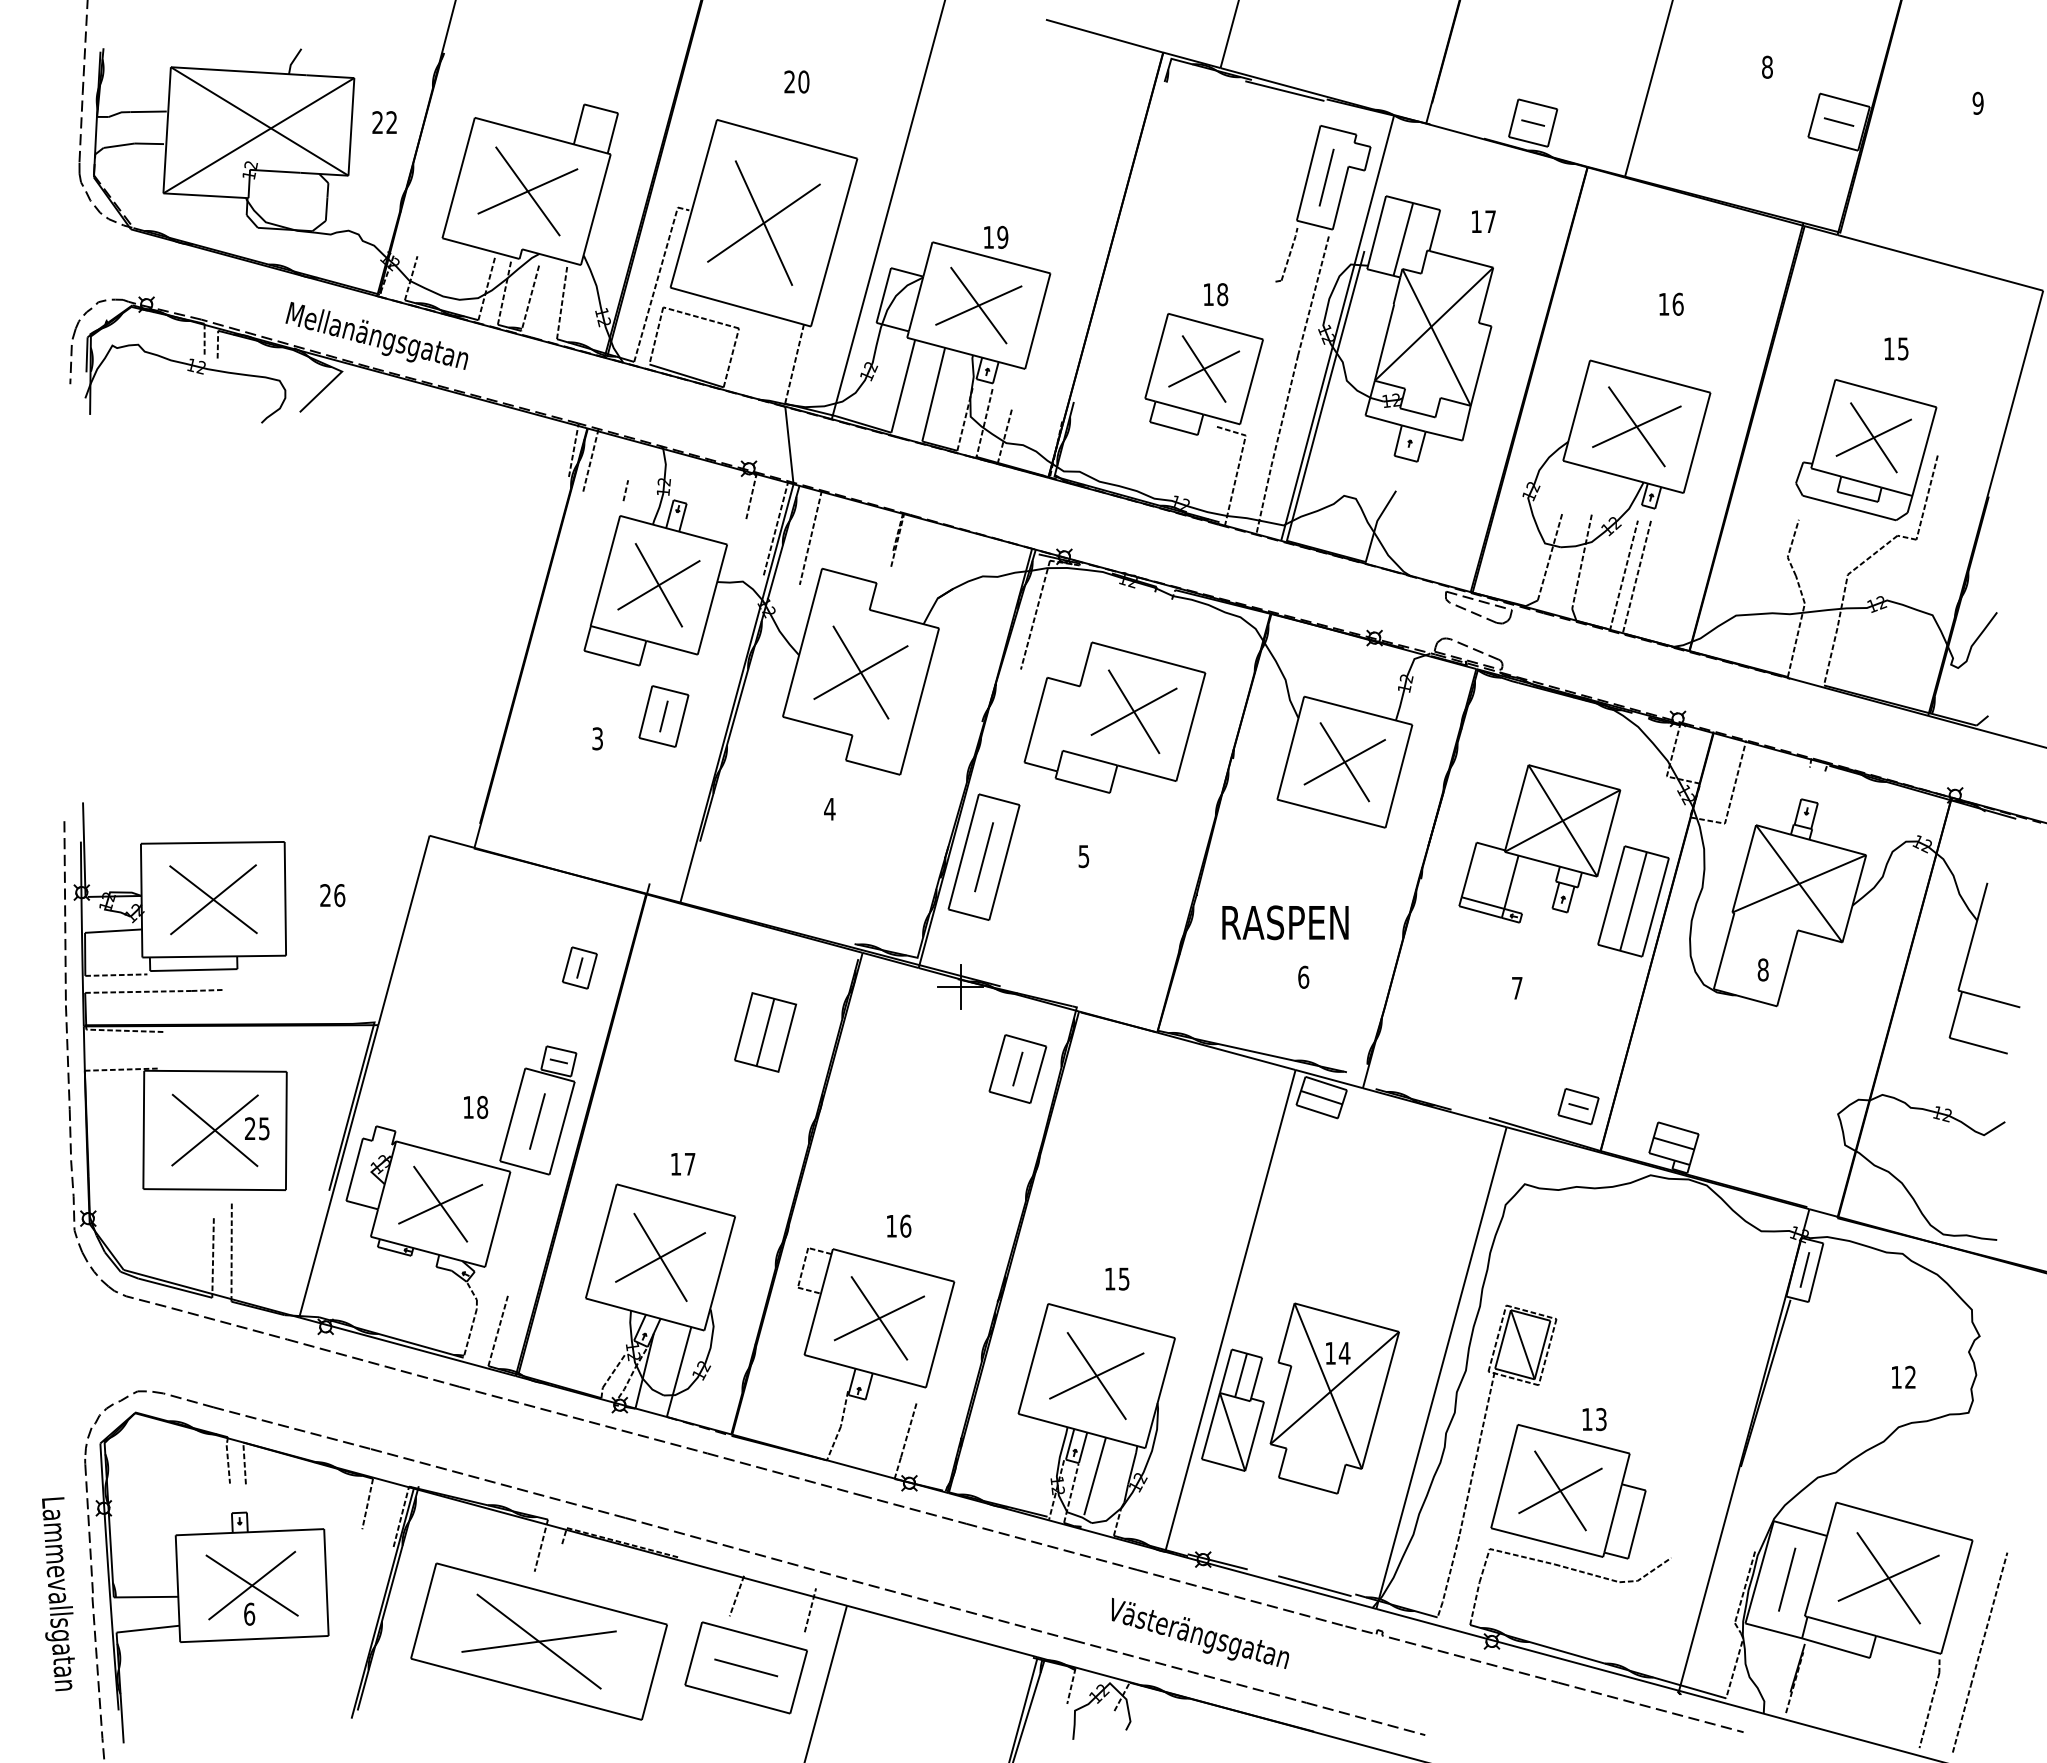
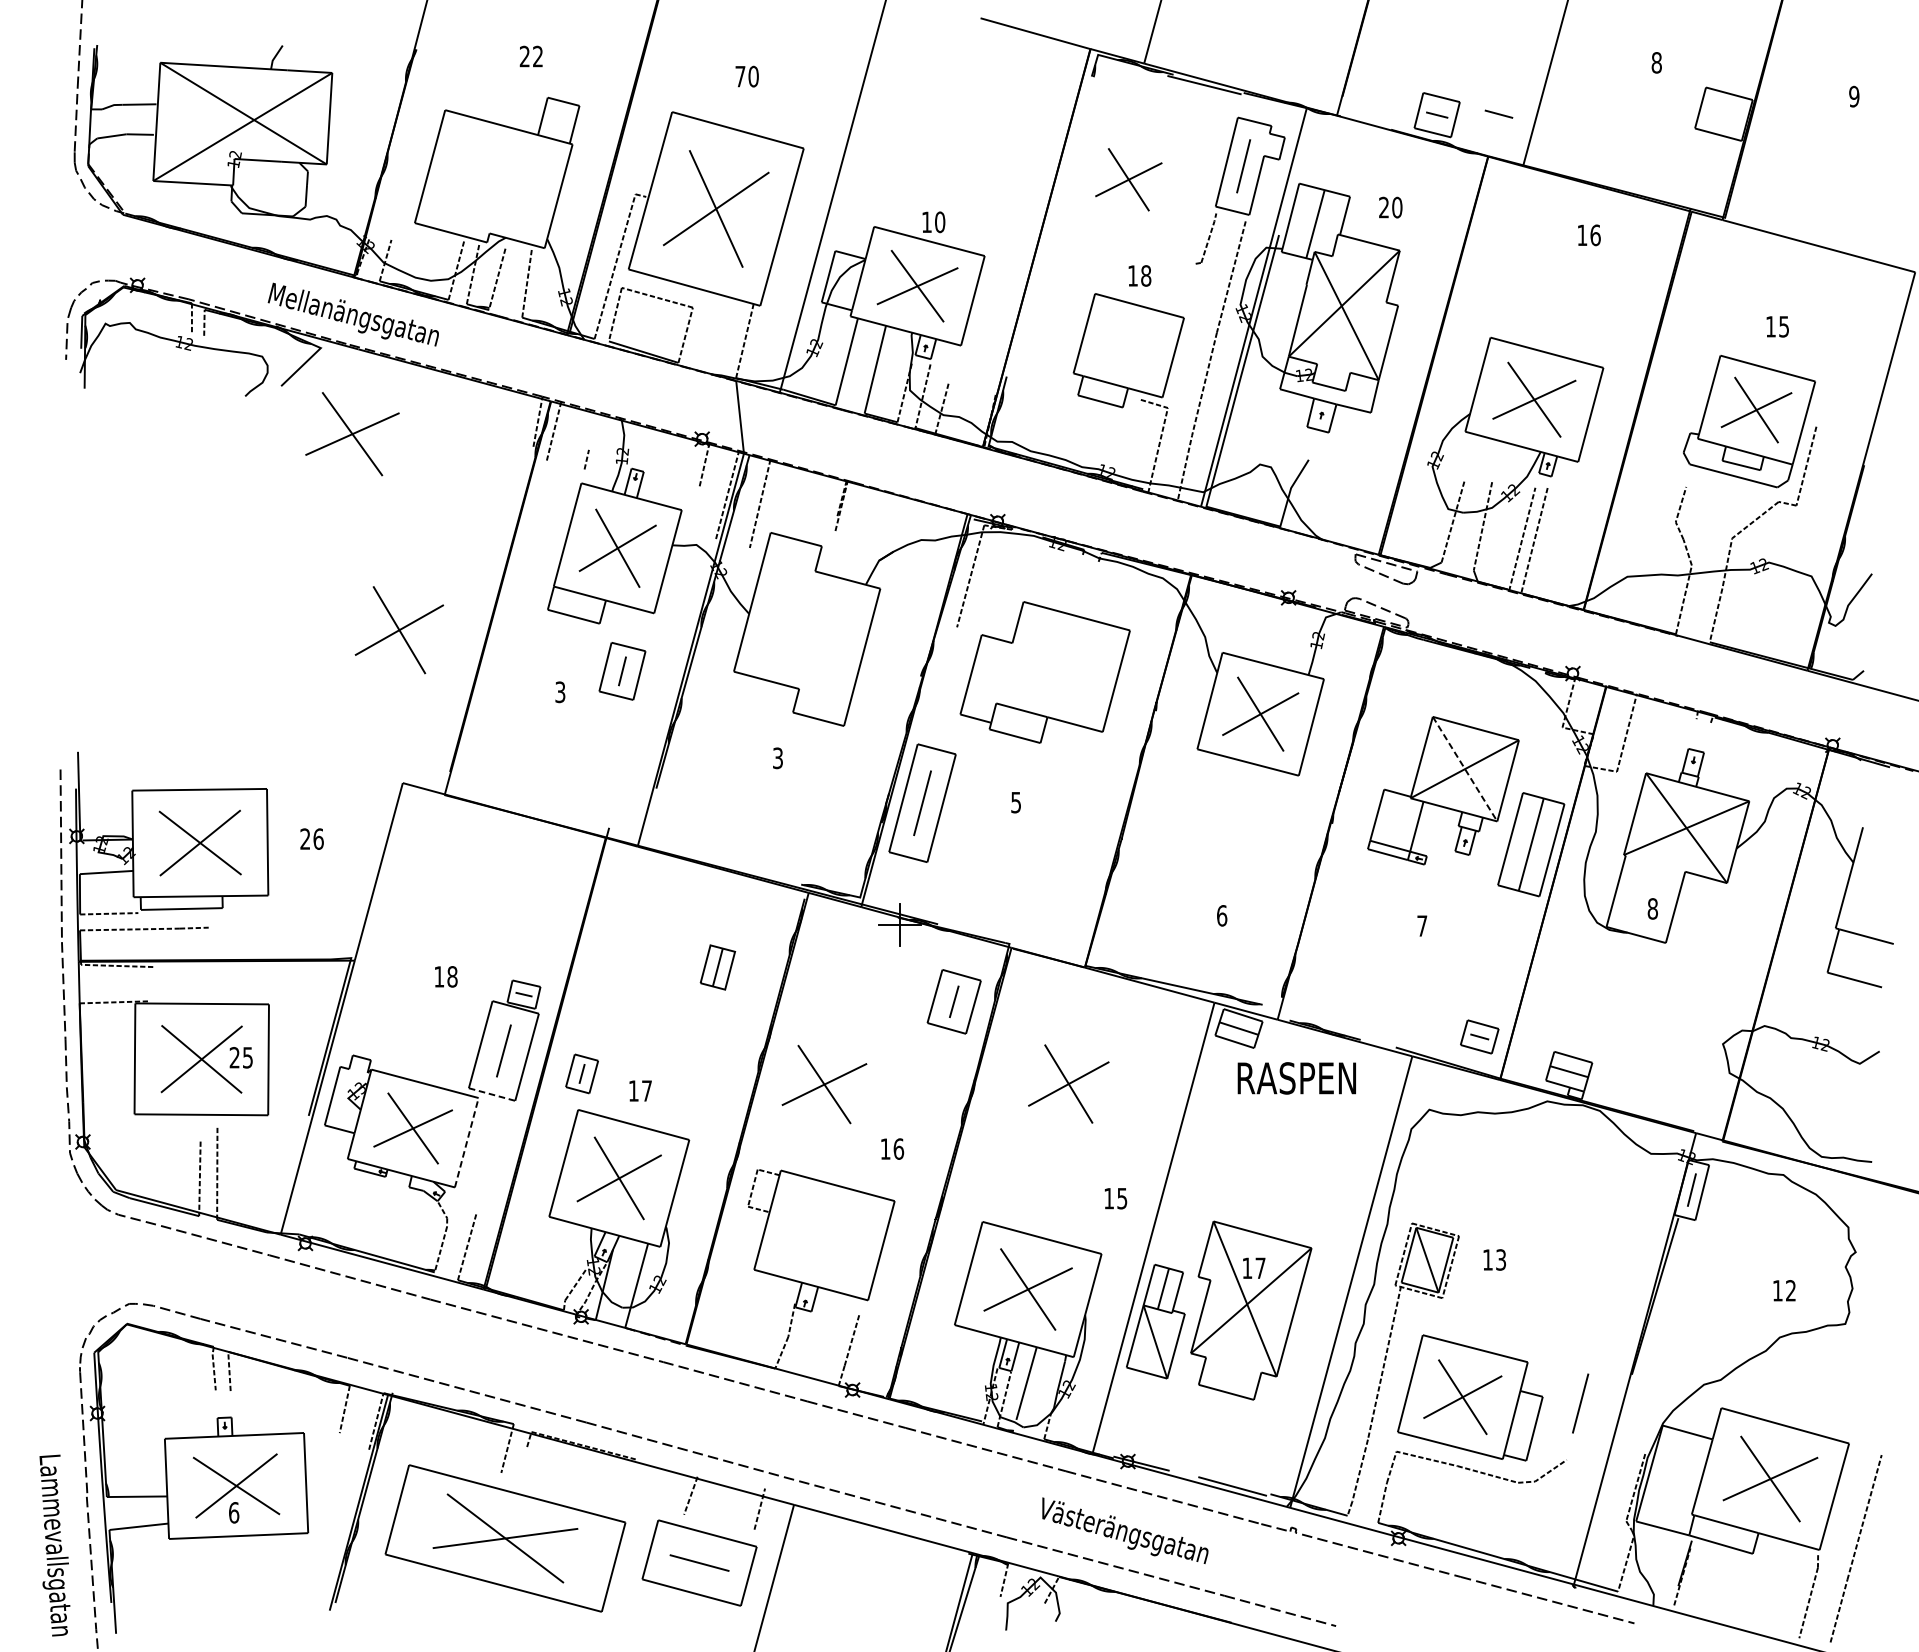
text: (789, 81) -> (740, 76), 20 -> 70
line: (1838, 121) -> (1498, 113), moved
text: (384, 122) -> (531, 56), moved
part: (527, 191) -> (352, 434), moved
text: (1483, 221) -> (1390, 207), 17 -> 20
text: (1002, 237) -> (939, 222), 19 -> 10
text: (1671, 303) -> (1589, 234), moved
part: (1204, 368) -> (1129, 179), moved
part: (860, 672) -> (398, 630), moved
part: (1133, 711) -> (1068, 1083), moved
text: (829, 808) -> (777, 757), 4 -> 3
line: (1562, 820) -> (1464, 768), solid -> dashed
text: (1285, 922) -> (1296, 1078), moved
part: (579, 967) -> (581, 1073), moved
part: (765, 1032) -> (717, 967), size x0.6
text: (476, 1106) -> (446, 975), moved
line: (524, 1168) -> (491, 1095), solid -> dashed
line: (497, 1218) -> (466, 1141), solid -> dashed
text: (899, 1225) -> (892, 1148), moved
text: (1117, 1278) -> (1116, 1198), moved
part: (878, 1318) -> (823, 1084), moved
text: (1344, 1353) -> (1260, 1268), 14 -> 17
text: (1594, 1419) -> (1494, 1259), moved
line: (1787, 1579) -> (1580, 1403), moved
text: (58, 1594) -> (55, 1545), moved

